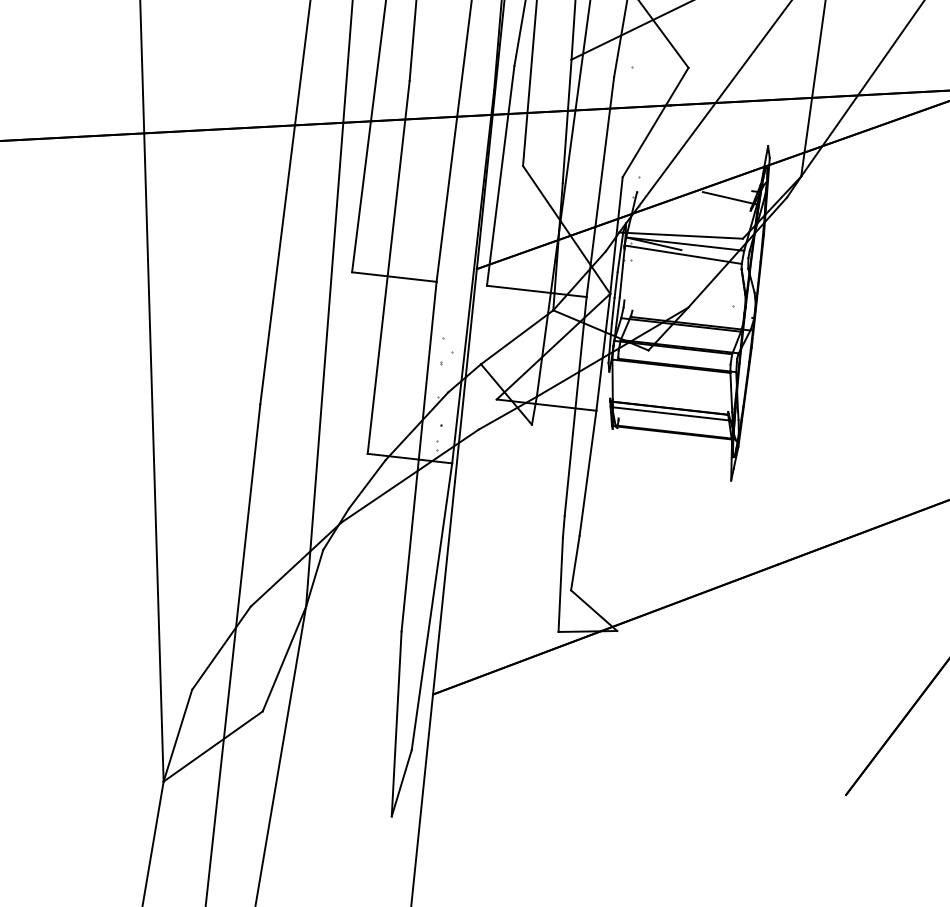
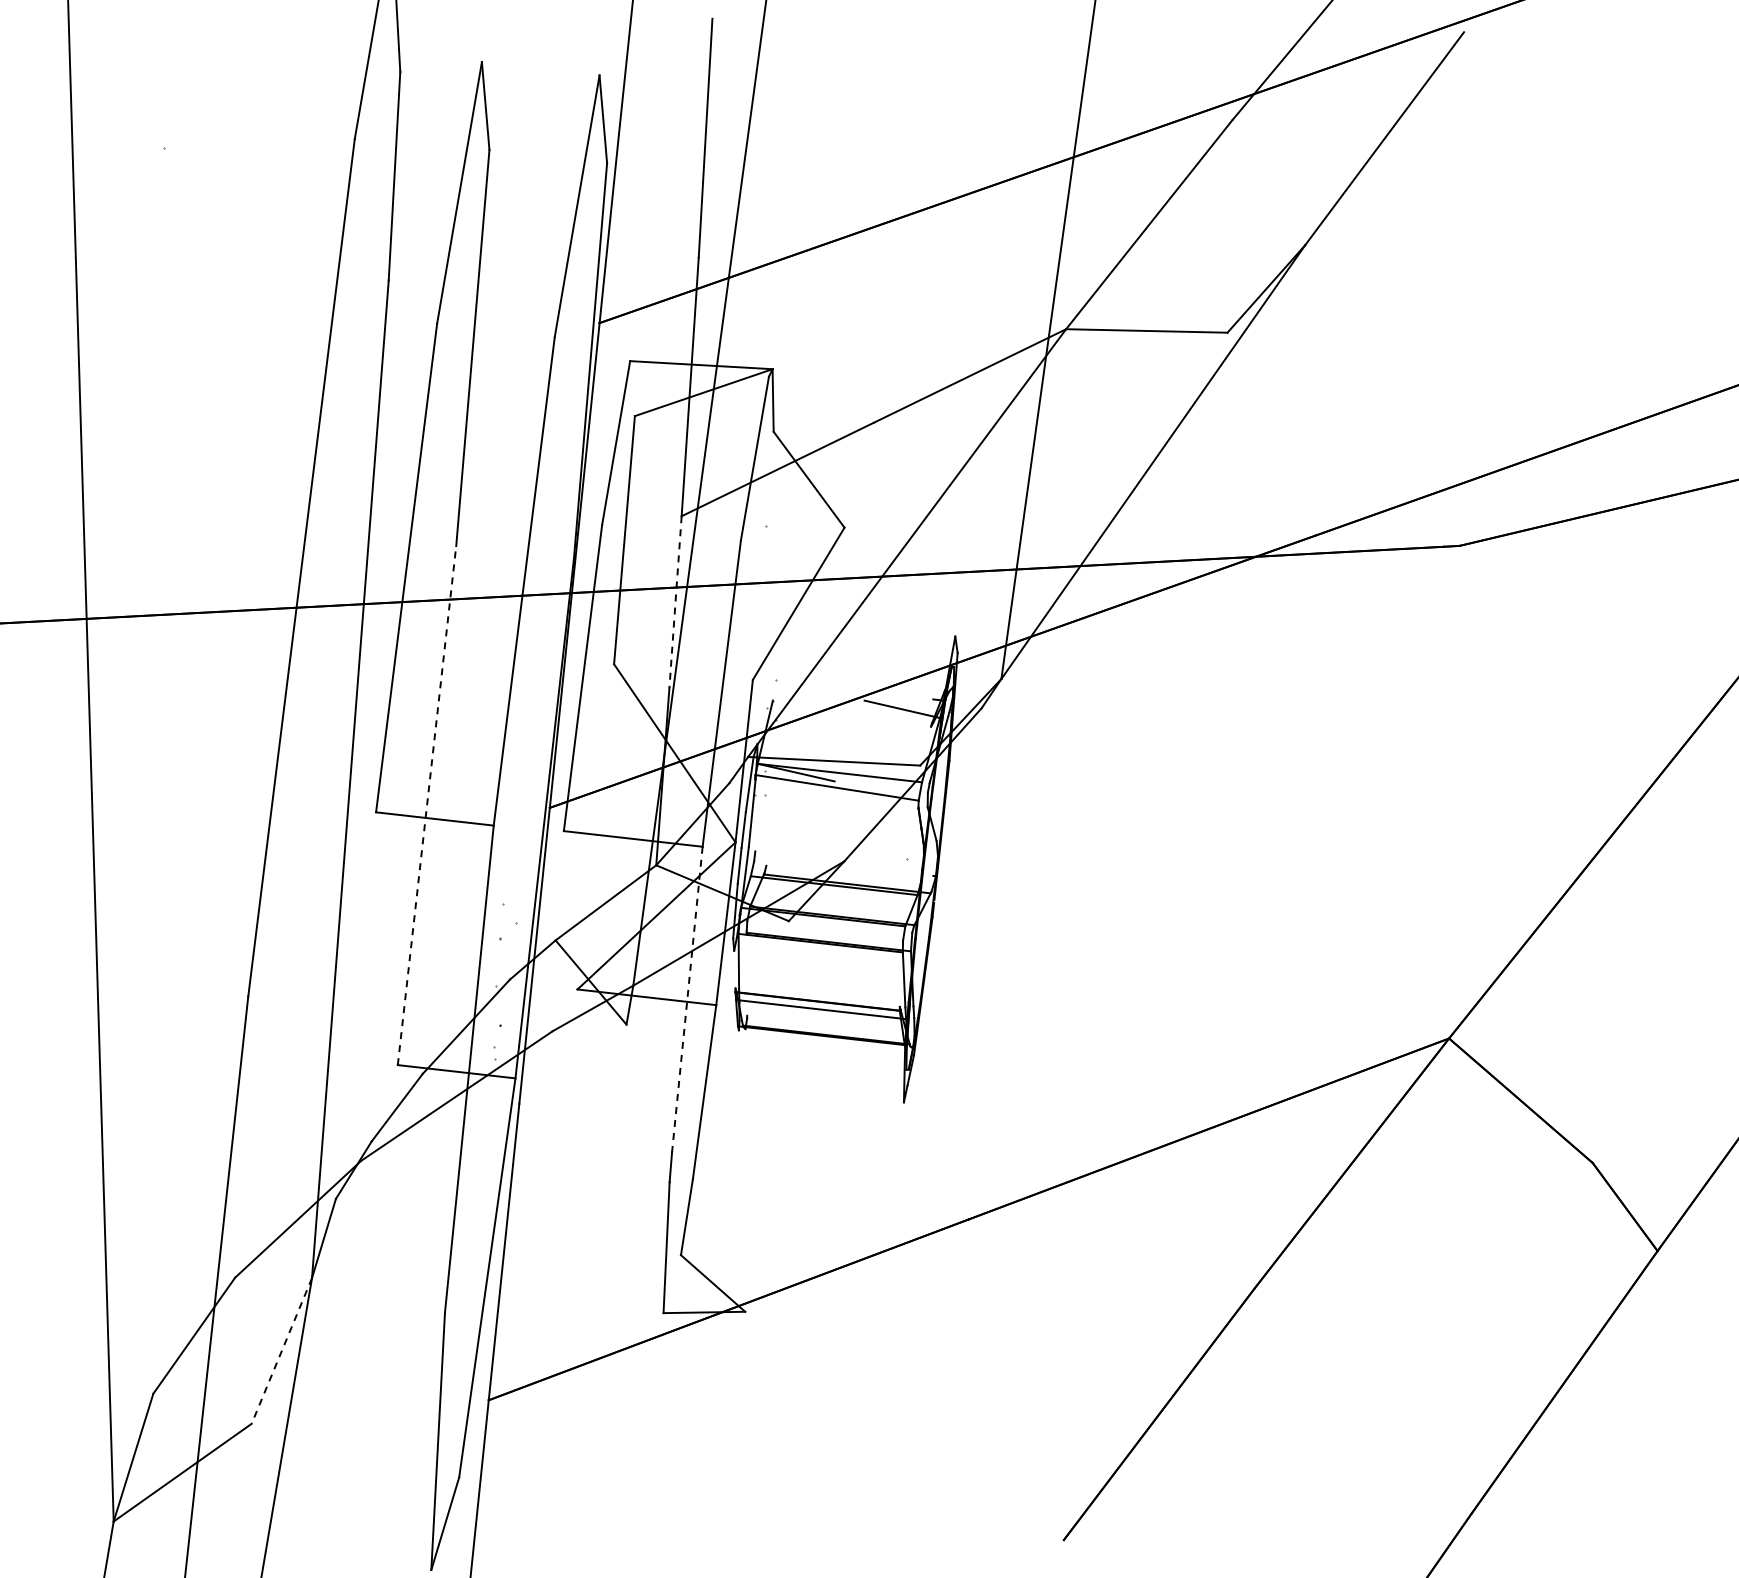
line: (567, 121) -> (675, 602), solid -> dashed
line: (389, 267) -> (427, 805), solid -> dashed
line: (575, 406) -> (687, 999), solid -> dashed
line: (284, 658) -> (281, 1350), solid -> dashed

